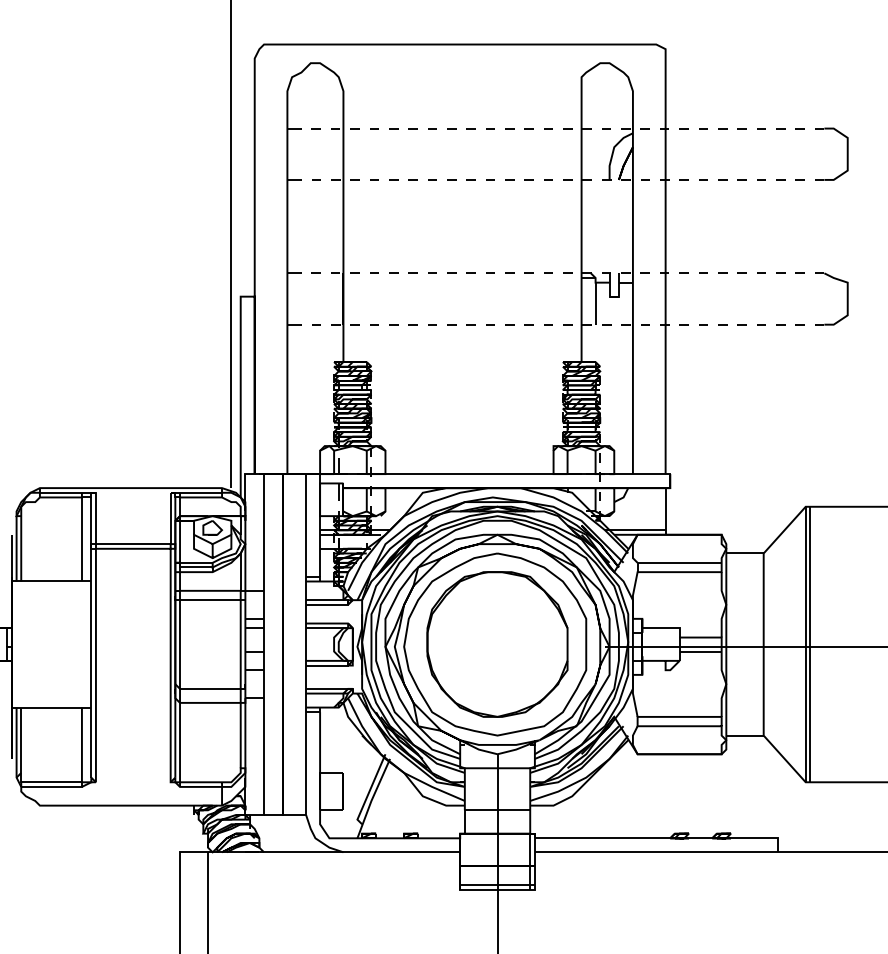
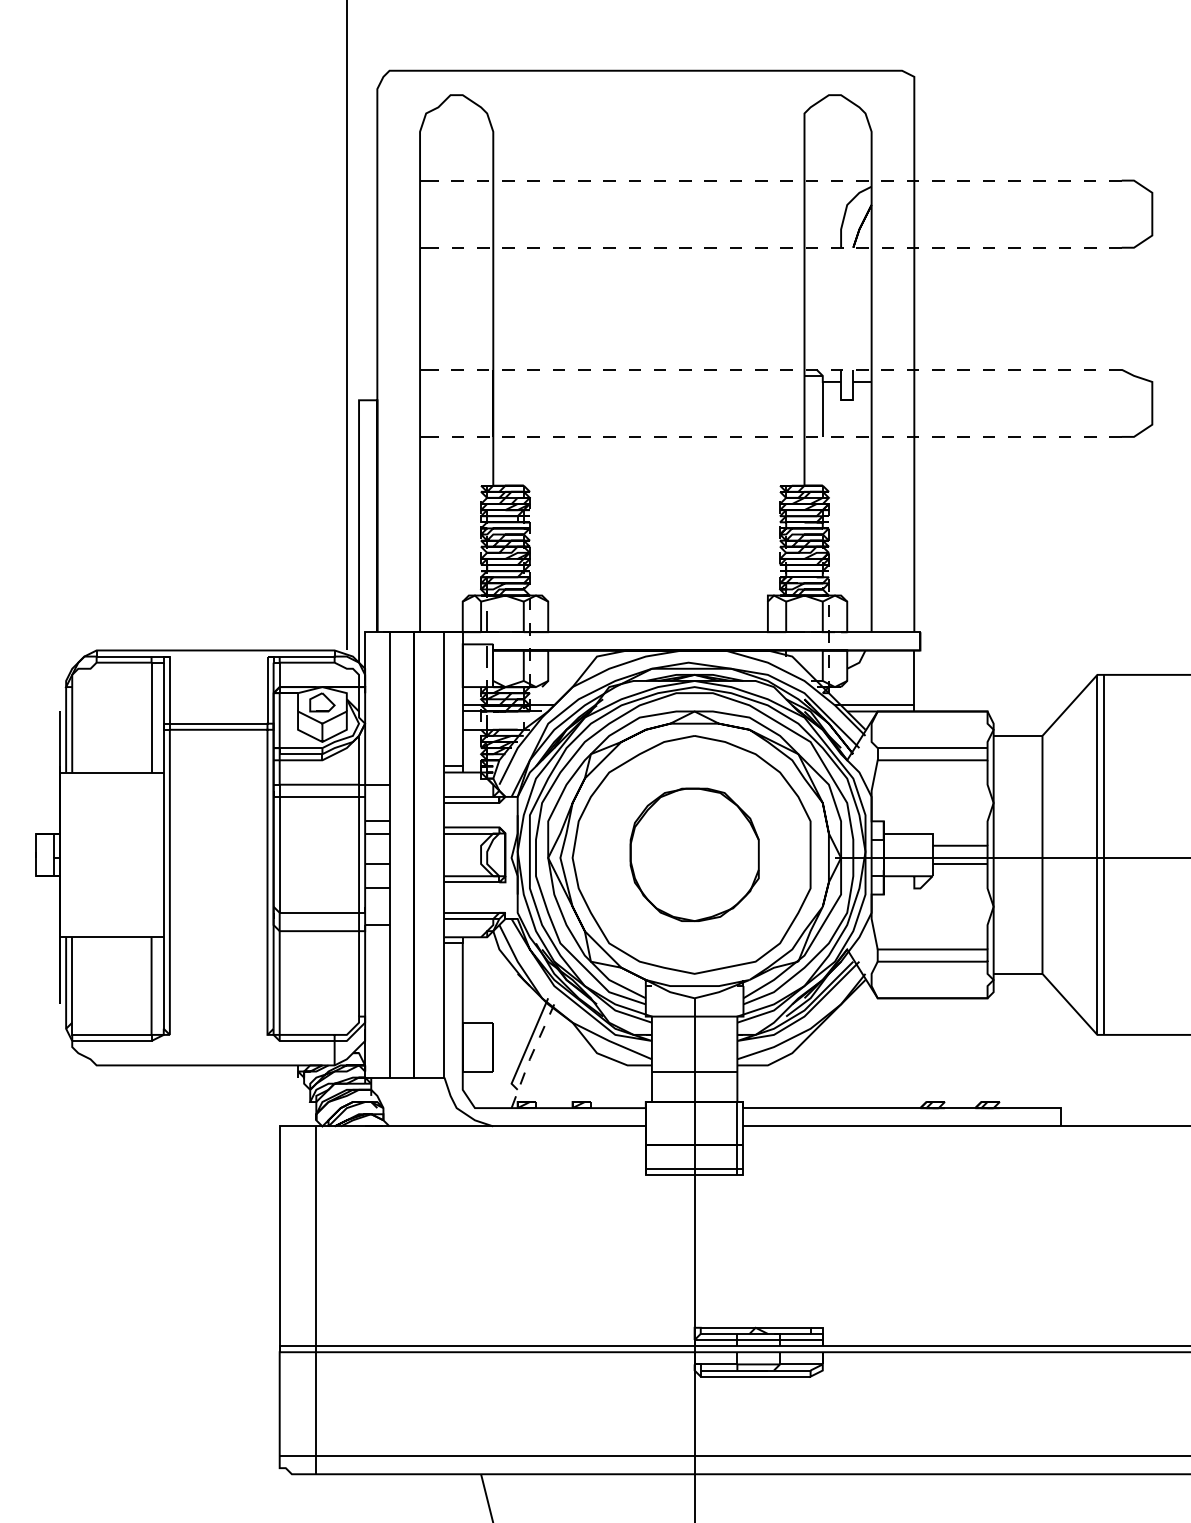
part: (497, 644) -> (694, 854), size x0.7
line: (372, 798) -> (531, 1055), solid -> dashed

